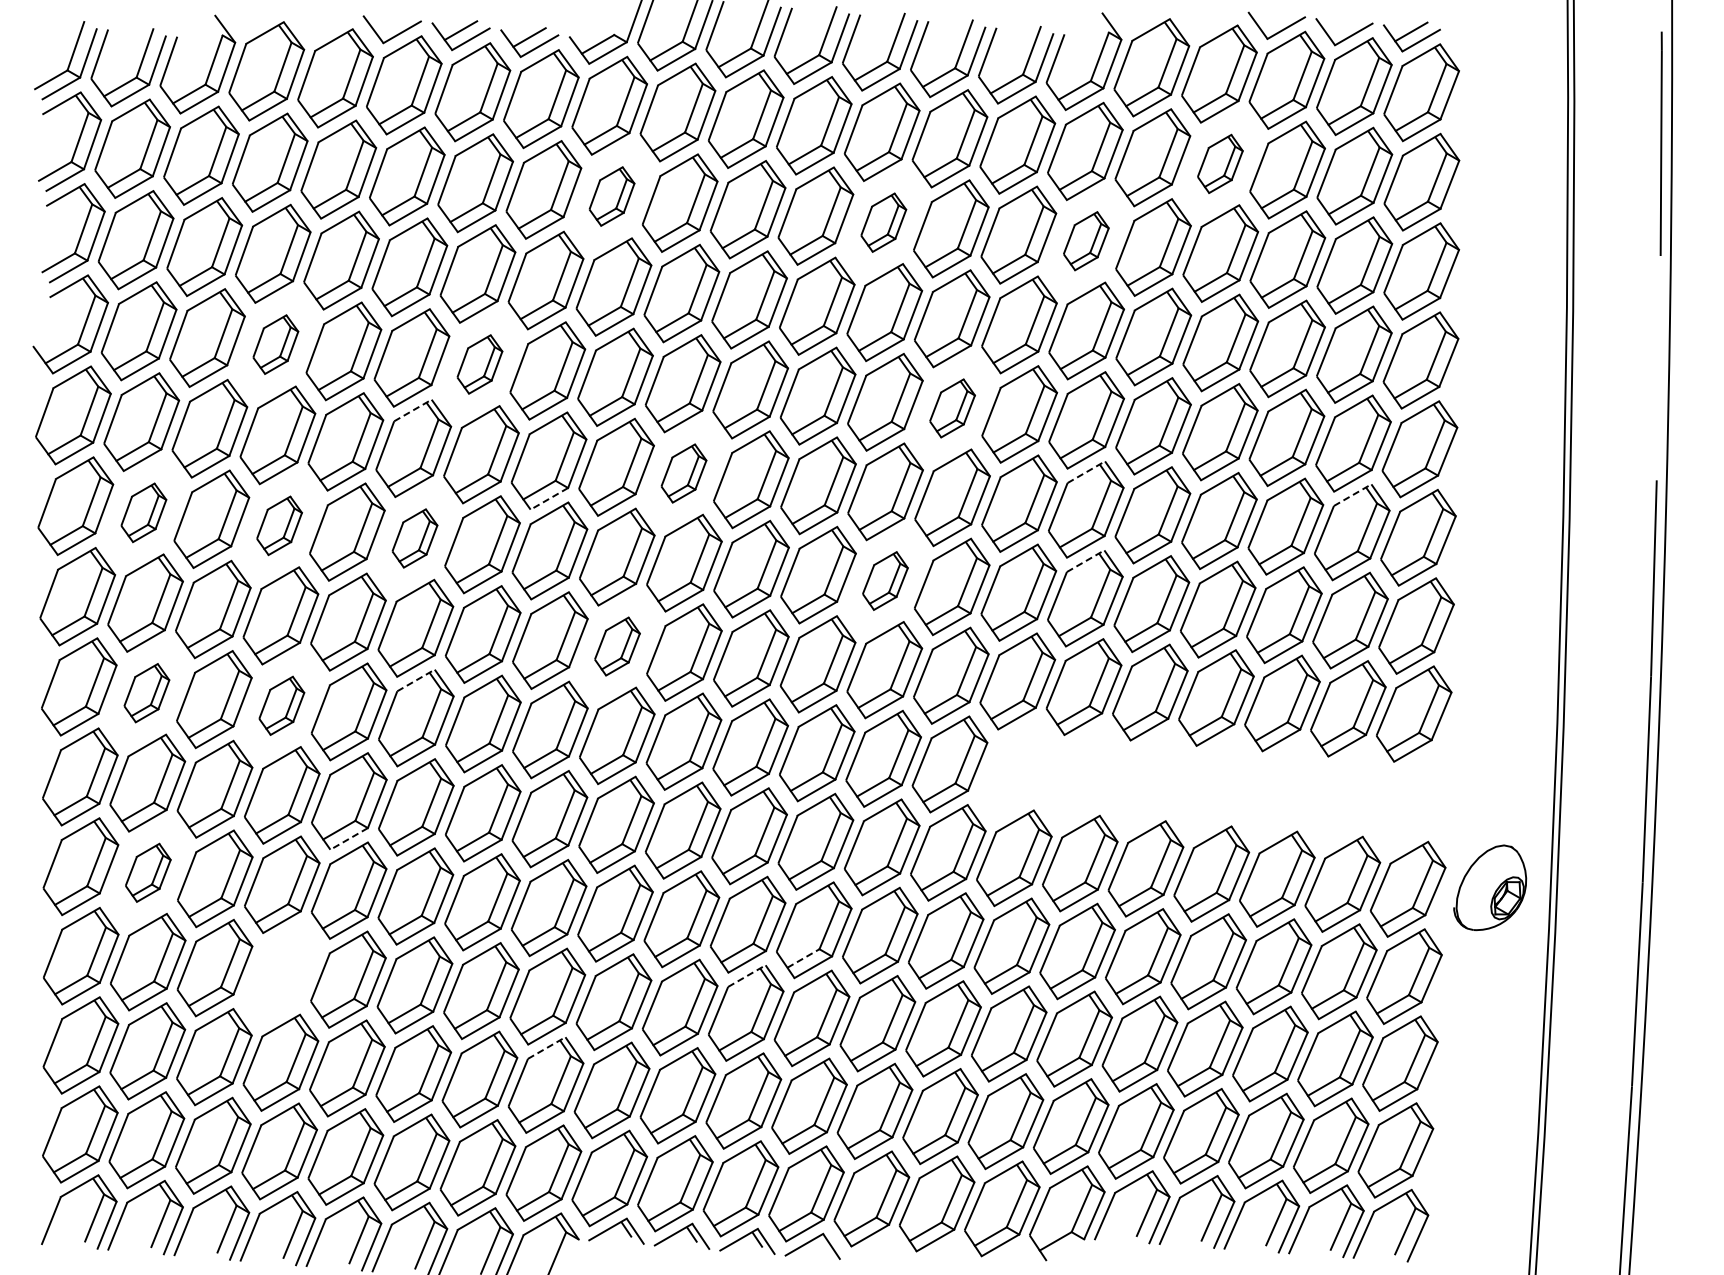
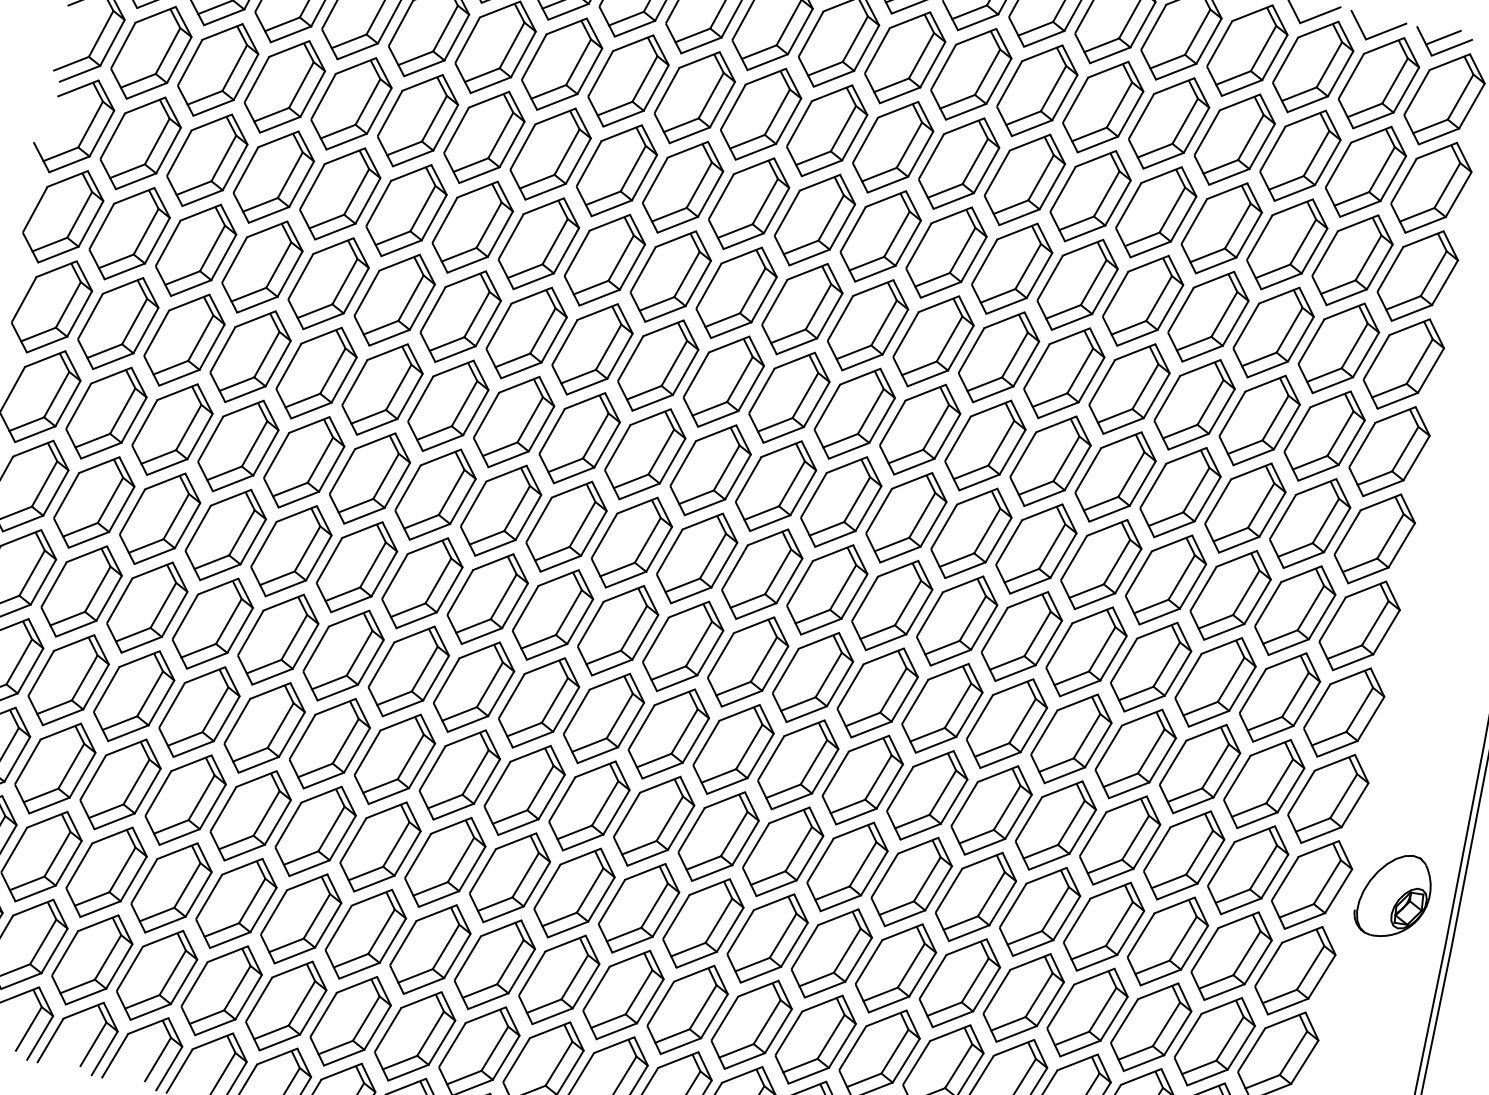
part: (1220, 163) -> (1235, 139), size x1.67
part: (611, 196) -> (627, 80), size x1.67
part: (883, 222) -> (893, 147), size x1.67
part: (1086, 240) -> (1091, 195), size x1.67
part: (275, 344) -> (273, 176), size x1.67
part: (479, 364) -> (472, 227), size x1.67
part: (952, 408) -> (933, 341), size x1.67
line: (412, 410) -> (399, 262), dashed -> solid
line: (1086, 472) -> (1056, 424), dashed -> solid
part: (683, 473) -> (657, 365), size x1.67
line: (1352, 495) -> (1315, 487), dashed -> solid
line: (549, 498) -> (521, 370), dashed -> solid
part: (143, 512) -> (117, 323), size x1.67
part: (279, 525) -> (250, 356), size x1.67
part: (414, 538) -> (382, 389), size x1.67
line: (1085, 561) -> (1042, 512), dashed -> solid
part: (885, 580) -> (841, 501), size x1.67
part: (617, 646) -> (566, 526), size x1.67
line: (416, 680) -> (362, 530), dashed -> solid
part: (146, 692) -> (94, 501), size x1.67
part: (281, 705) -> (225, 534), size x1.67
part: (1213, 785) -> (1135, 753), added
line: (349, 838) -> (272, 676), dashed -> solid
part: (148, 872) -> (69, 679), size x1.67
line: (803, 958) -> (703, 862), dashed -> solid
part: (281, 973) -> (185, 799), added
line: (746, 976) -> (644, 872), dashed -> solid
line: (546, 1048) -> (436, 913), dashed -> solid

